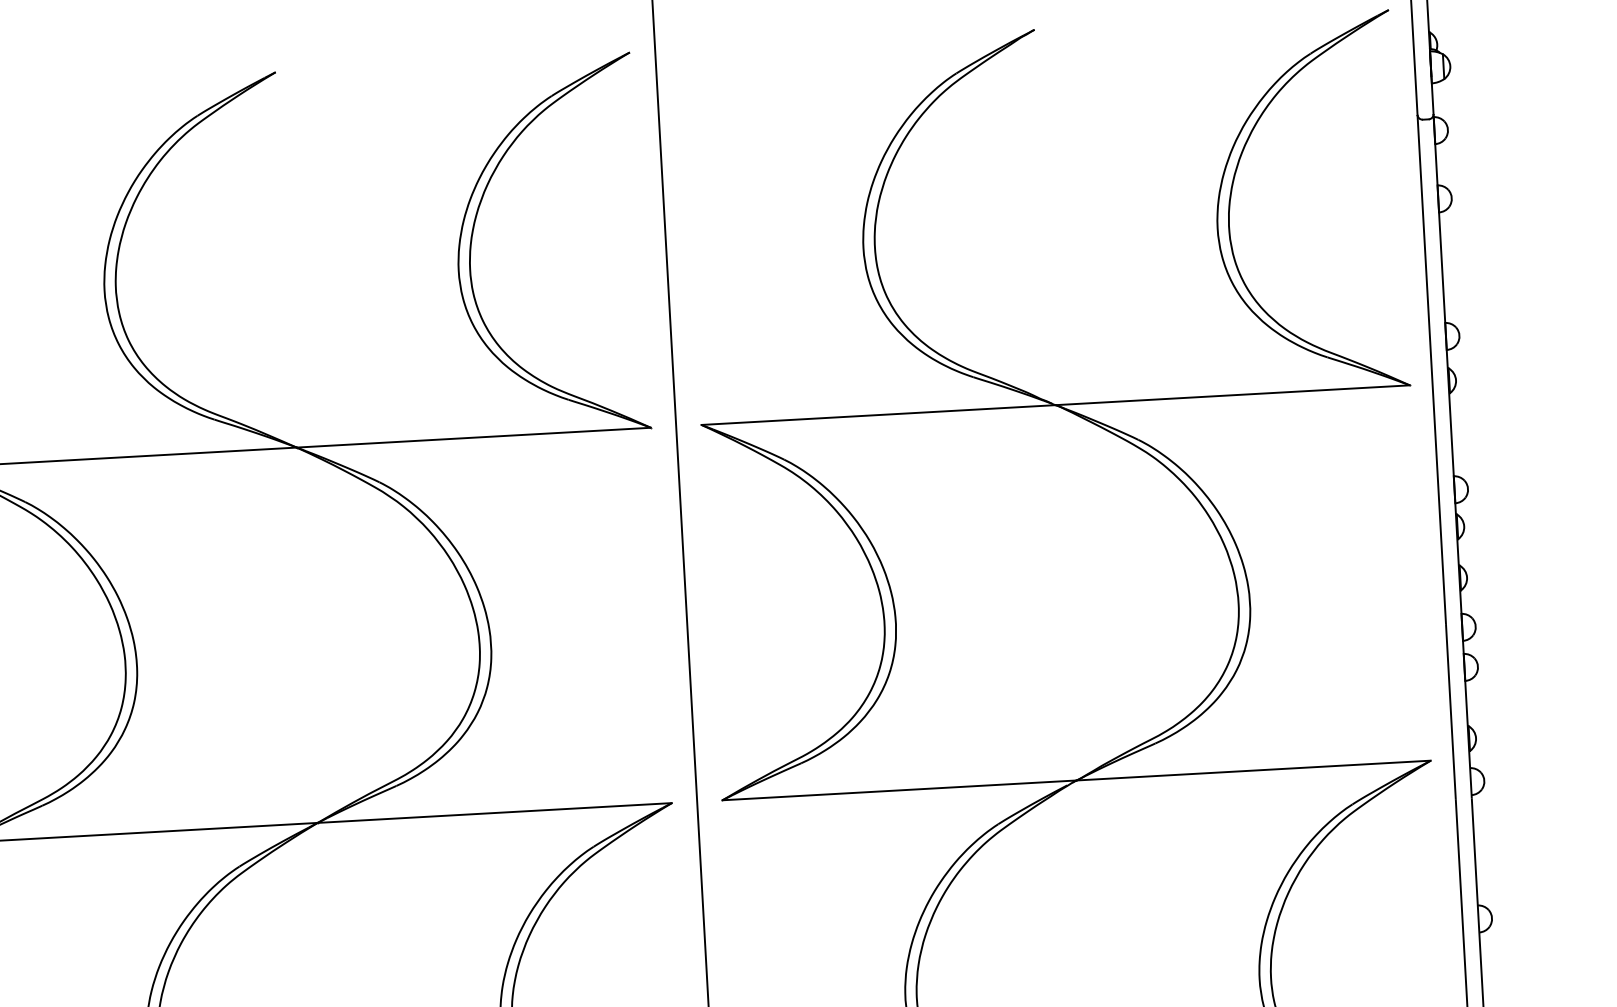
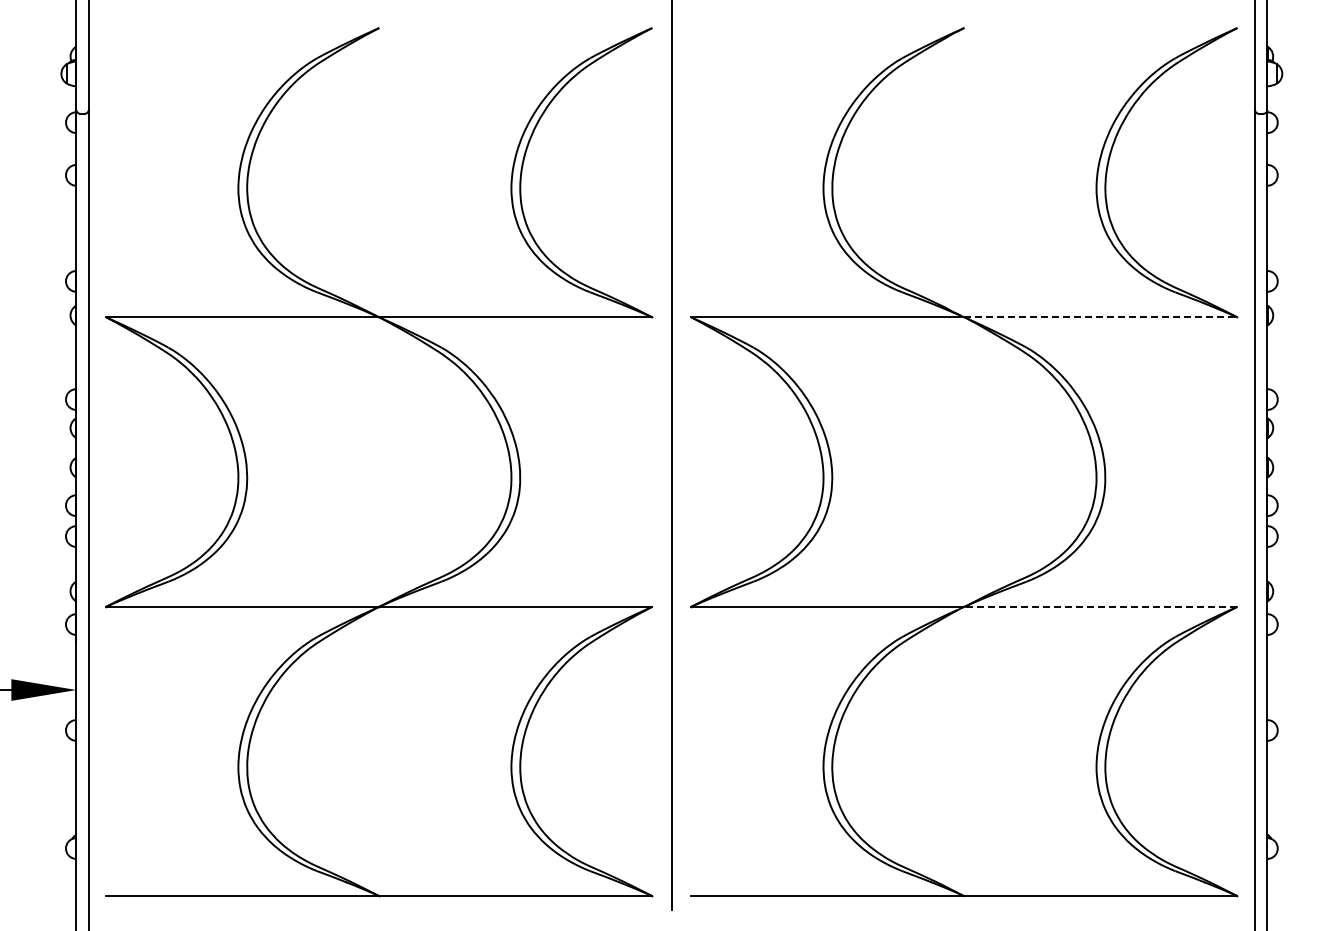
line: (1232, 395) -> (1100, 317), solid -> dashed
line: (1253, 770) -> (1100, 606), solid -> dashed

